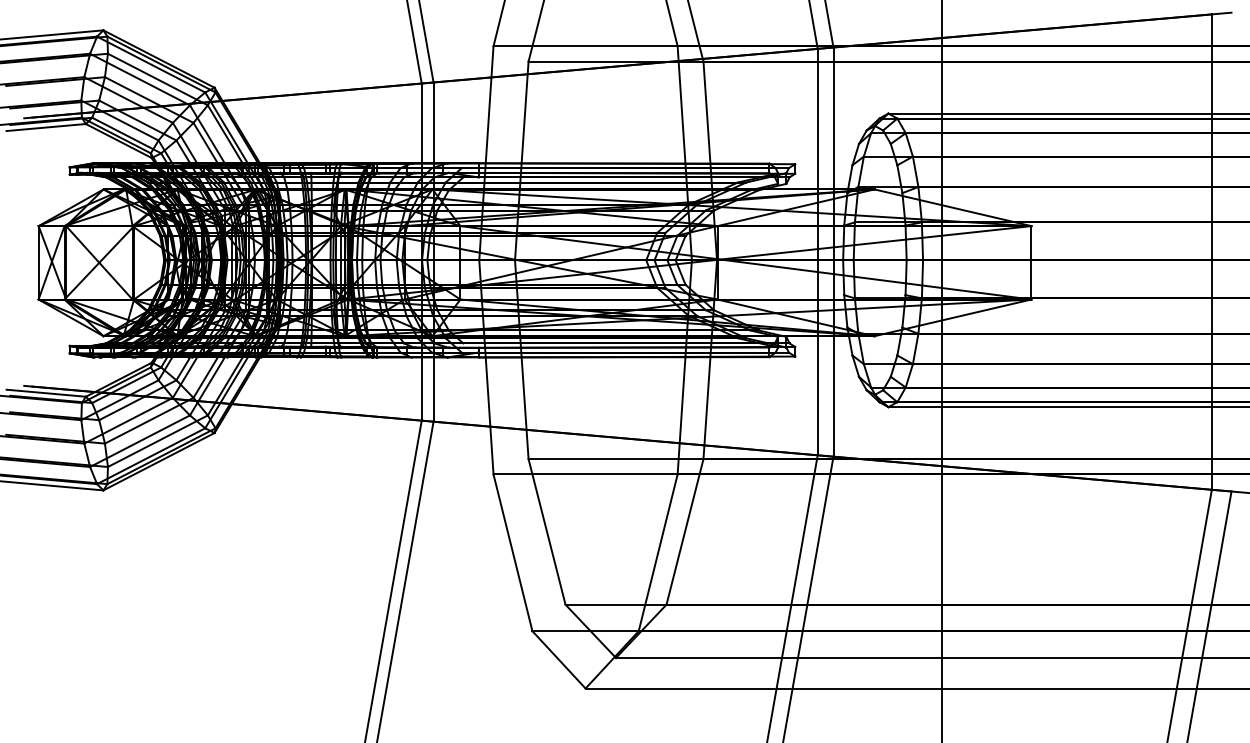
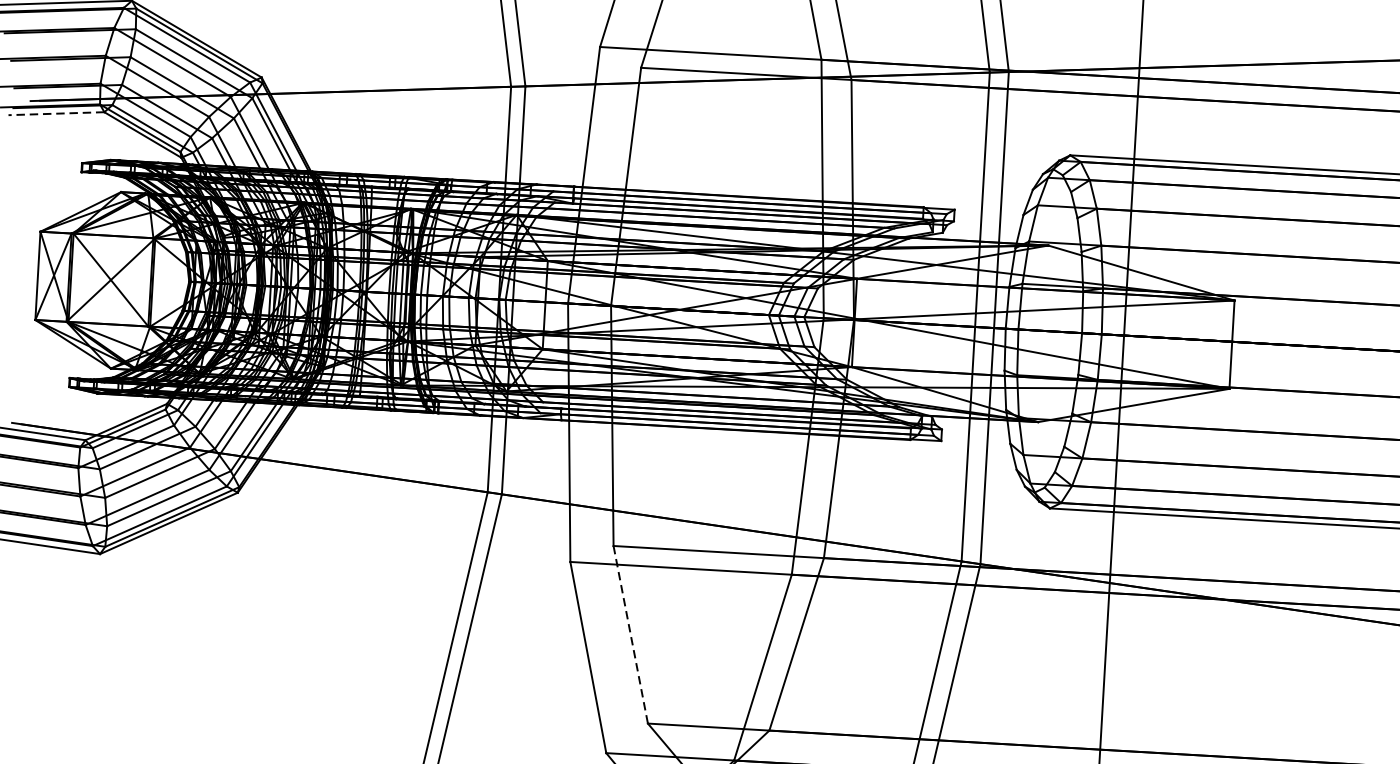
line: (46, 127) -> (56, 113), solid -> dashed
line: (547, 532) -> (631, 635), solid -> dashed

